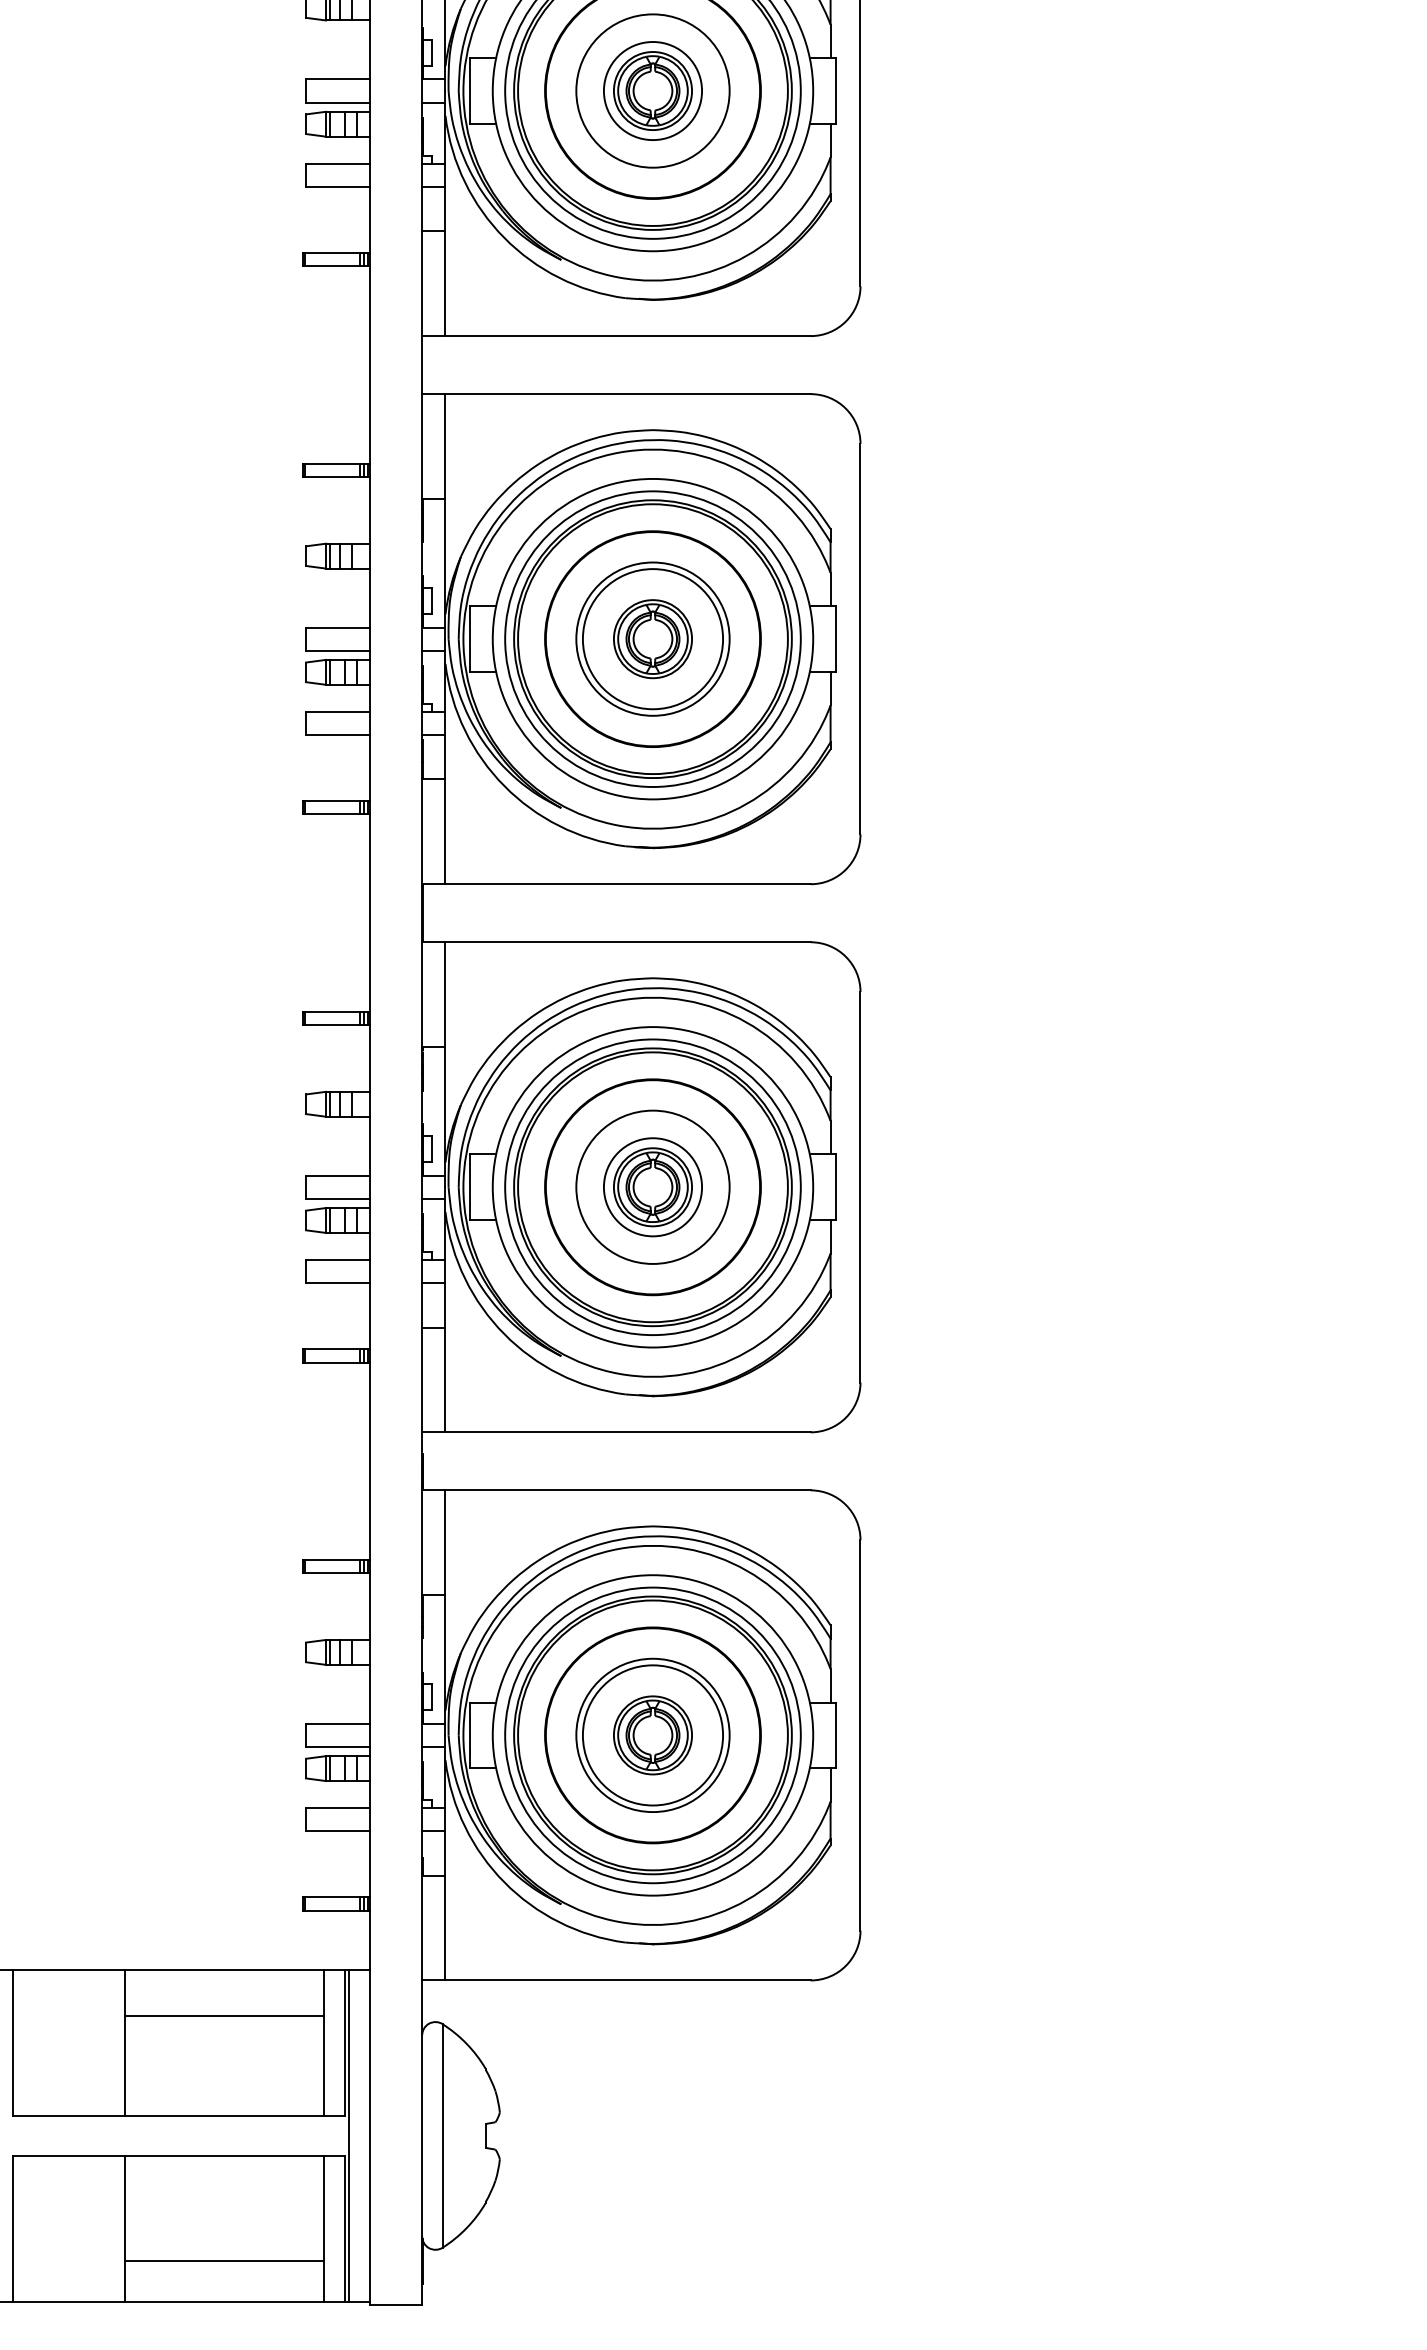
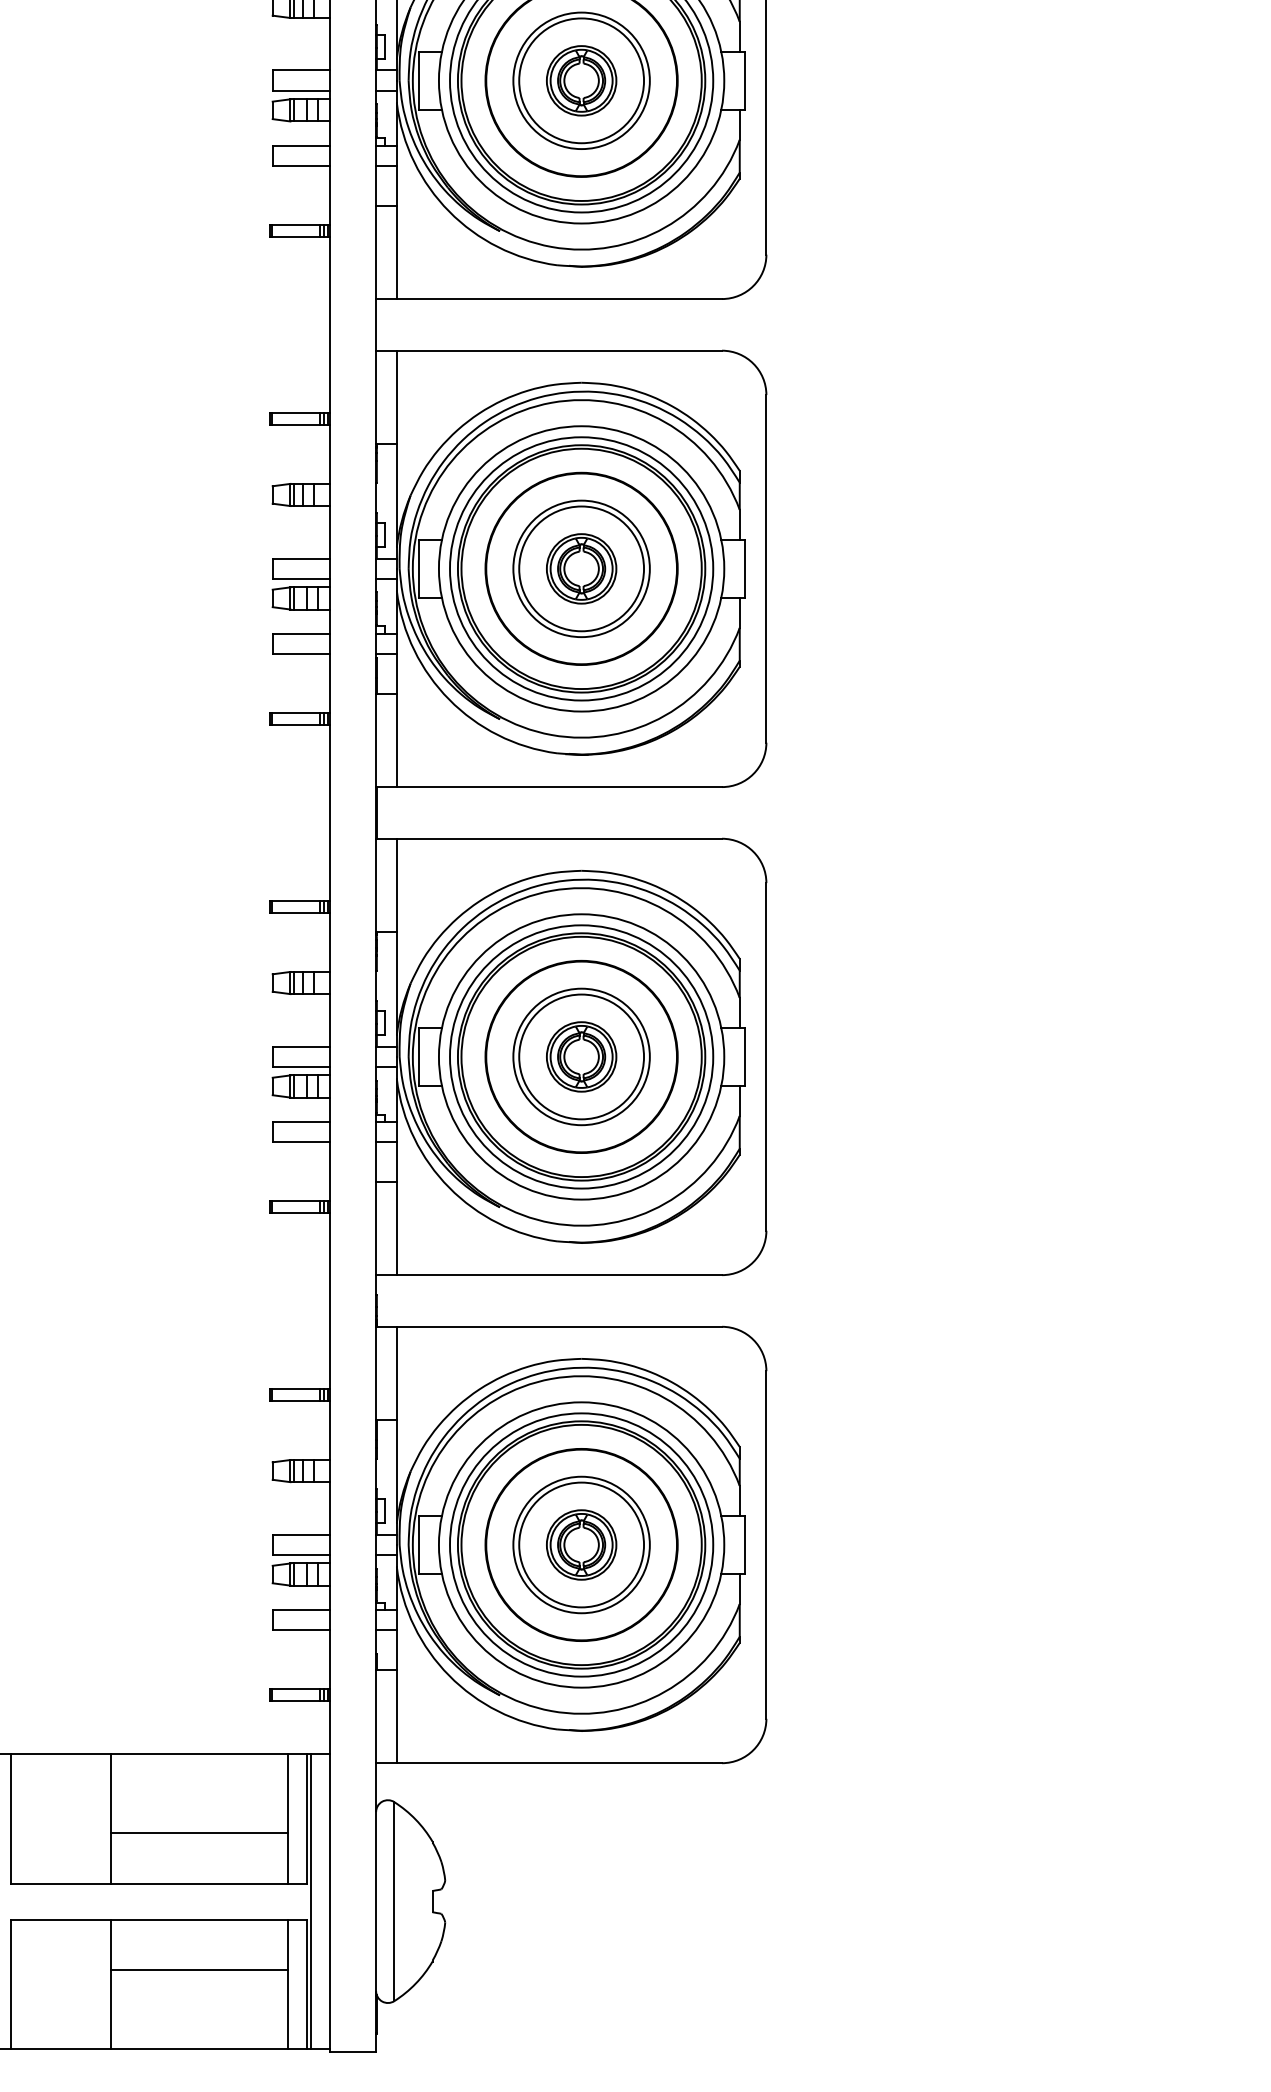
circle: (652, 90) -> (581, 80), size x1.43
circle: (652, 1187) -> (581, 1057), size x1.43
line: (223, 2016) -> (199, 1833), moved
line: (223, 2260) -> (199, 1969), moved

